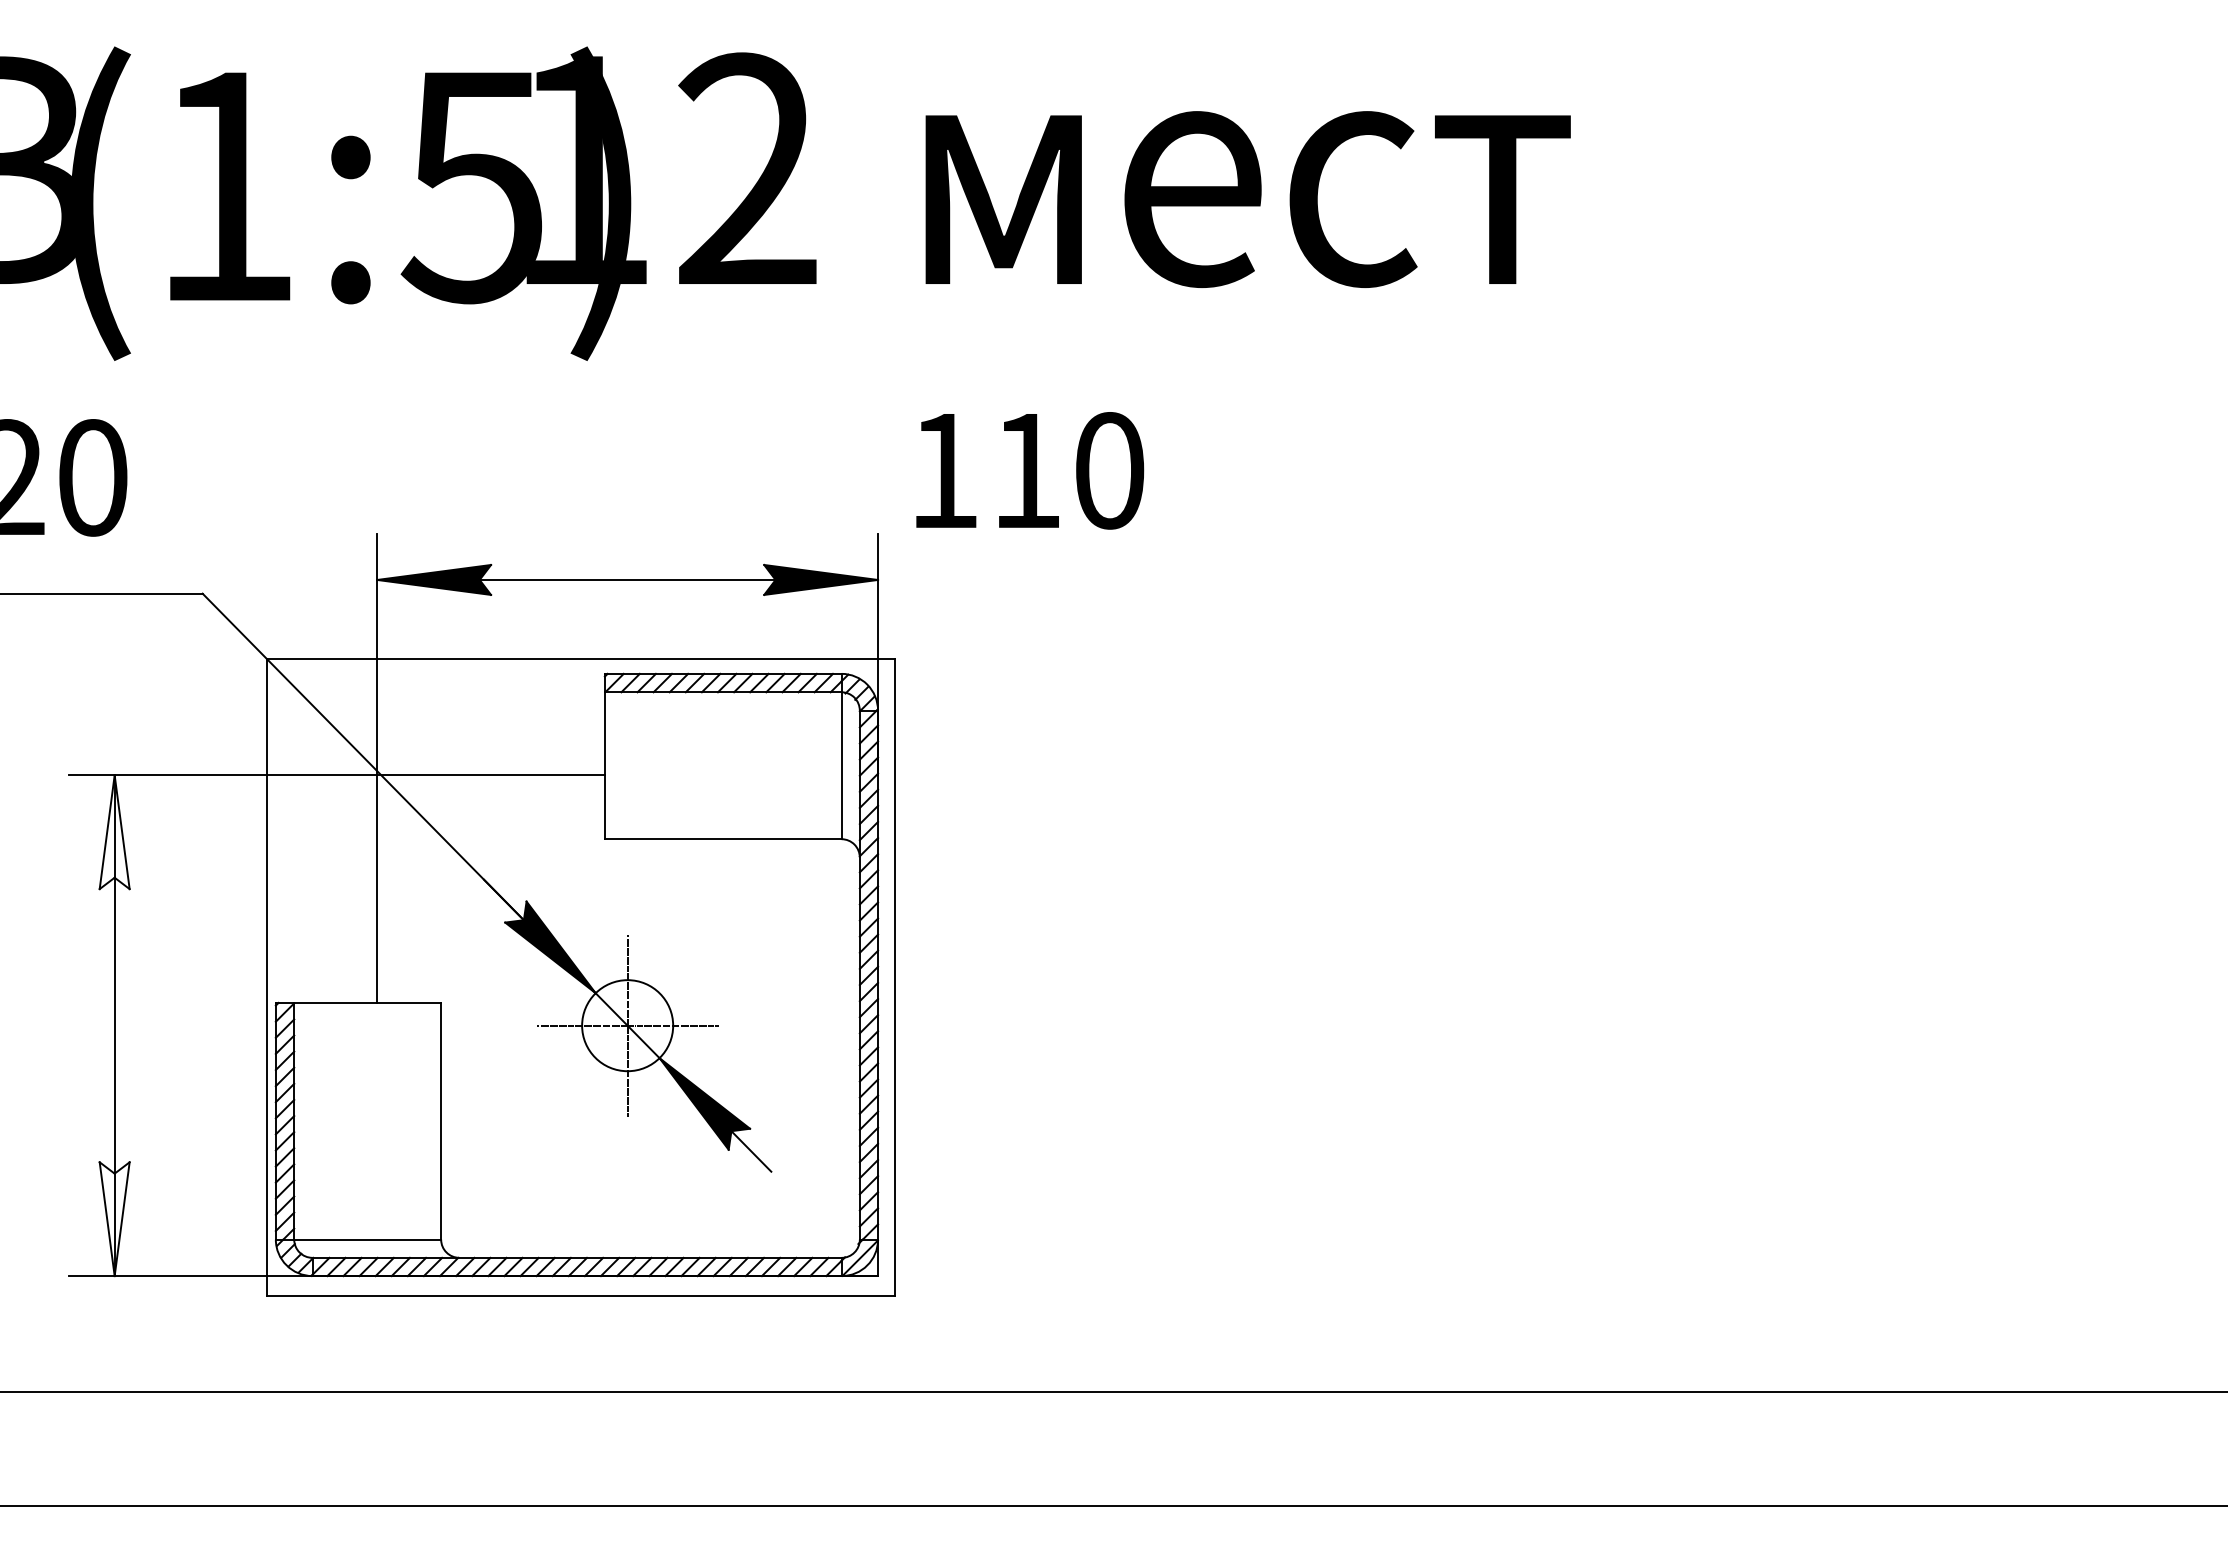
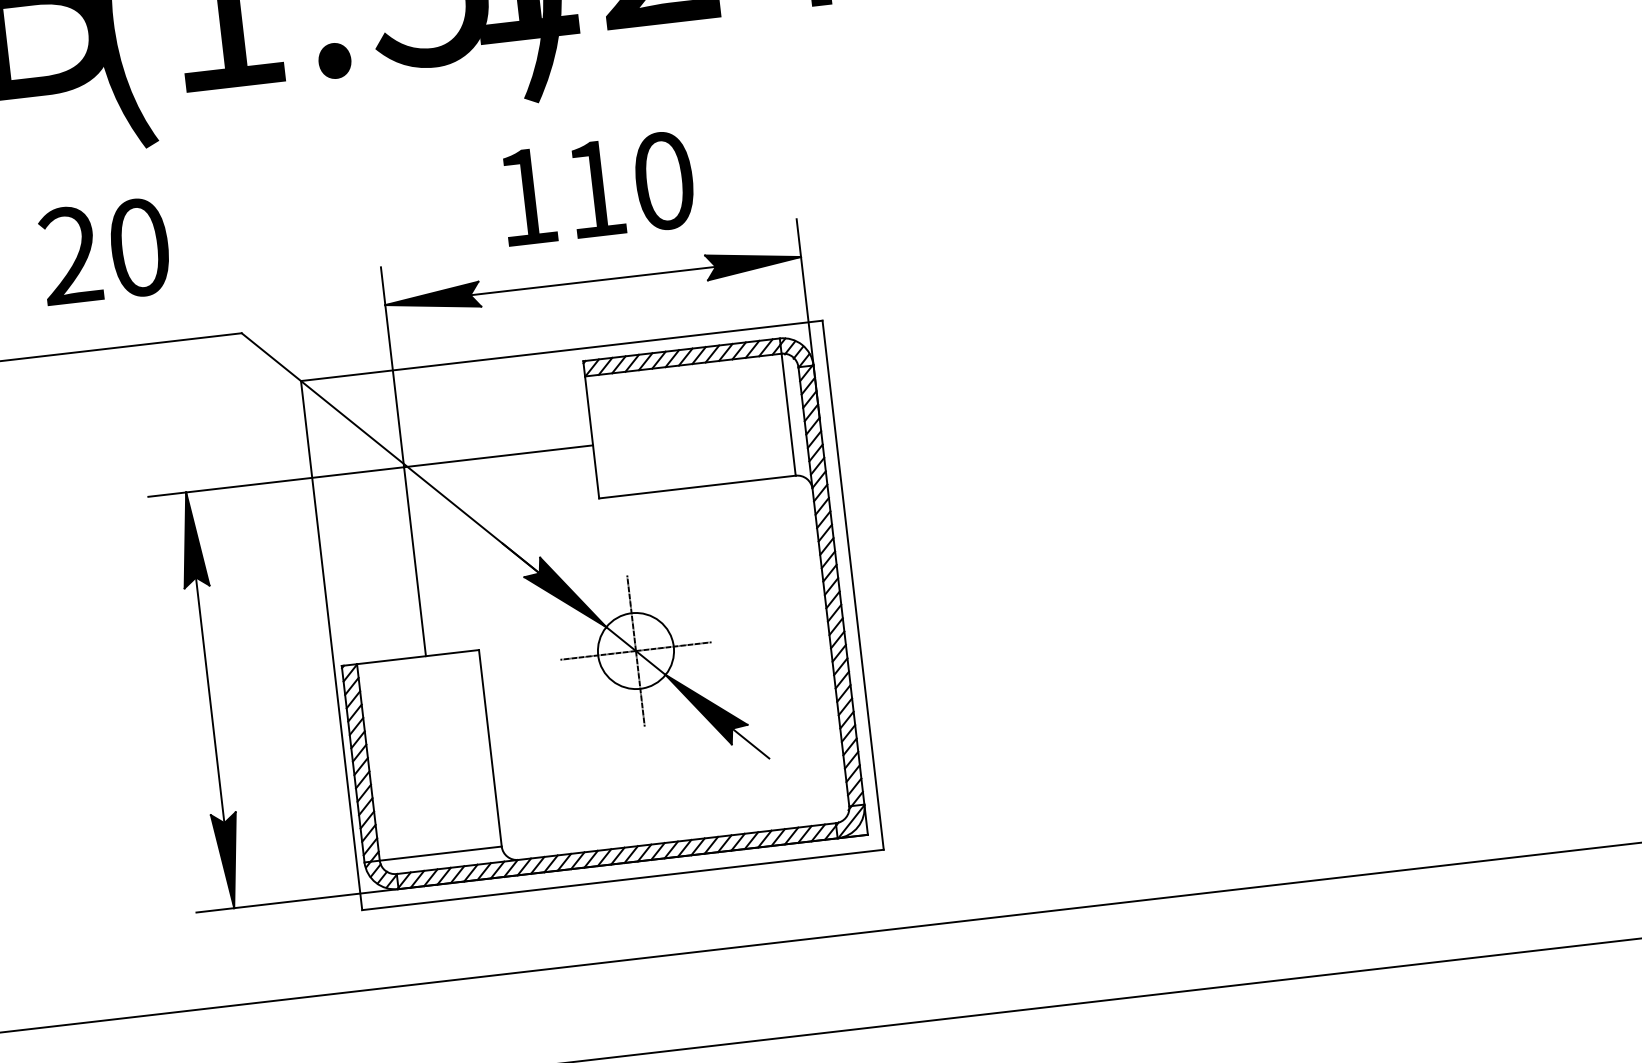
text: (1030, 470) -> (598, 188), moved
fill: (114, 832) -> (191, 539), added
fill: (114, 1219) -> (228, 861), added

